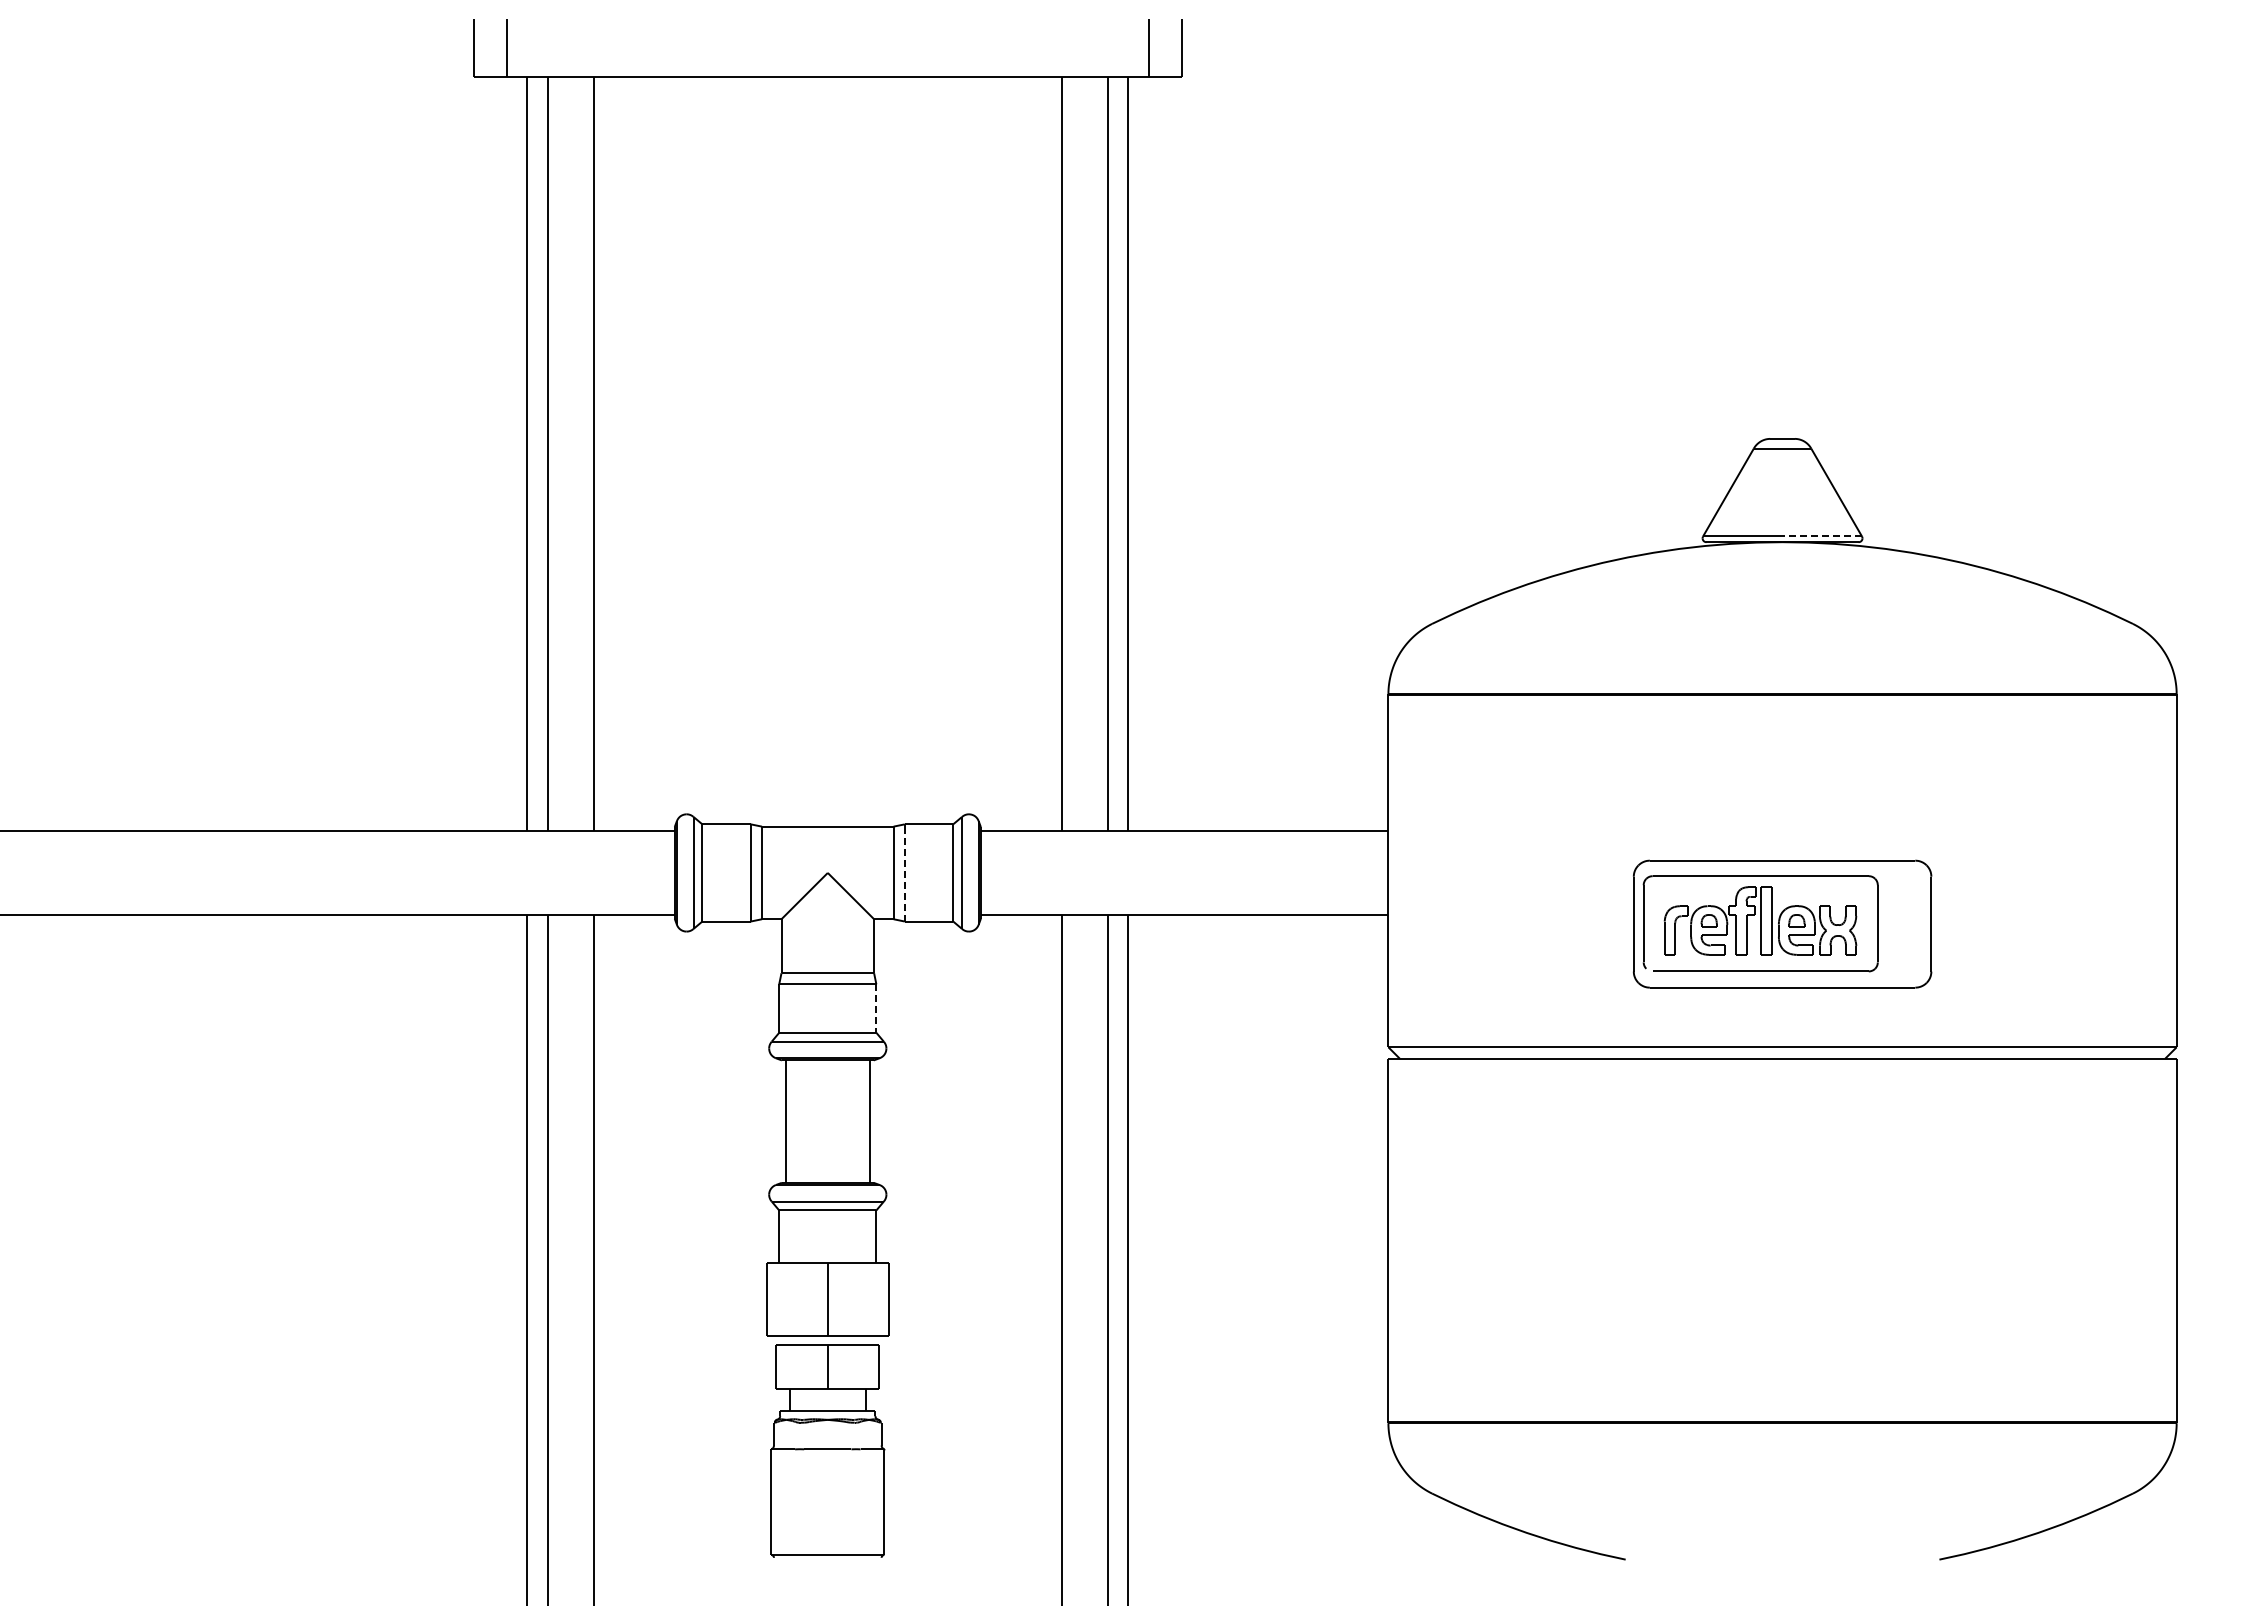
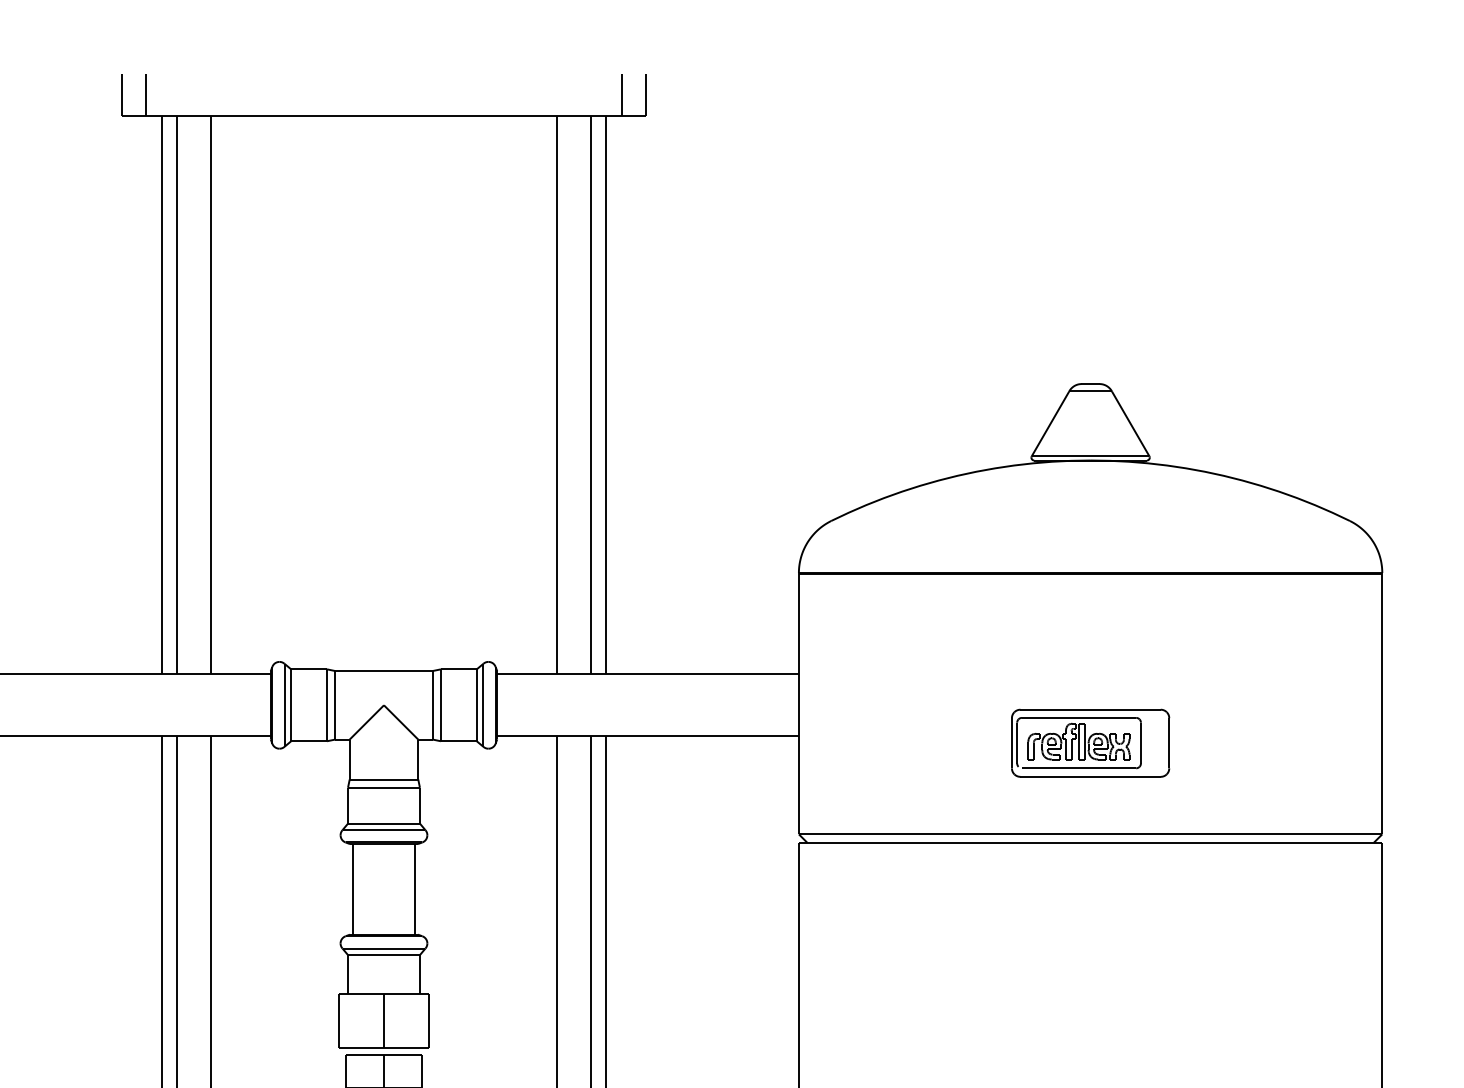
line: (1822, 536) -> (1120, 456), dashed -> solid
line: (904, 877) -> (440, 708), dashed -> solid
part: (1782, 924) -> (1090, 743), size x0.71
line: (876, 1009) -> (420, 806), dashed -> solid

